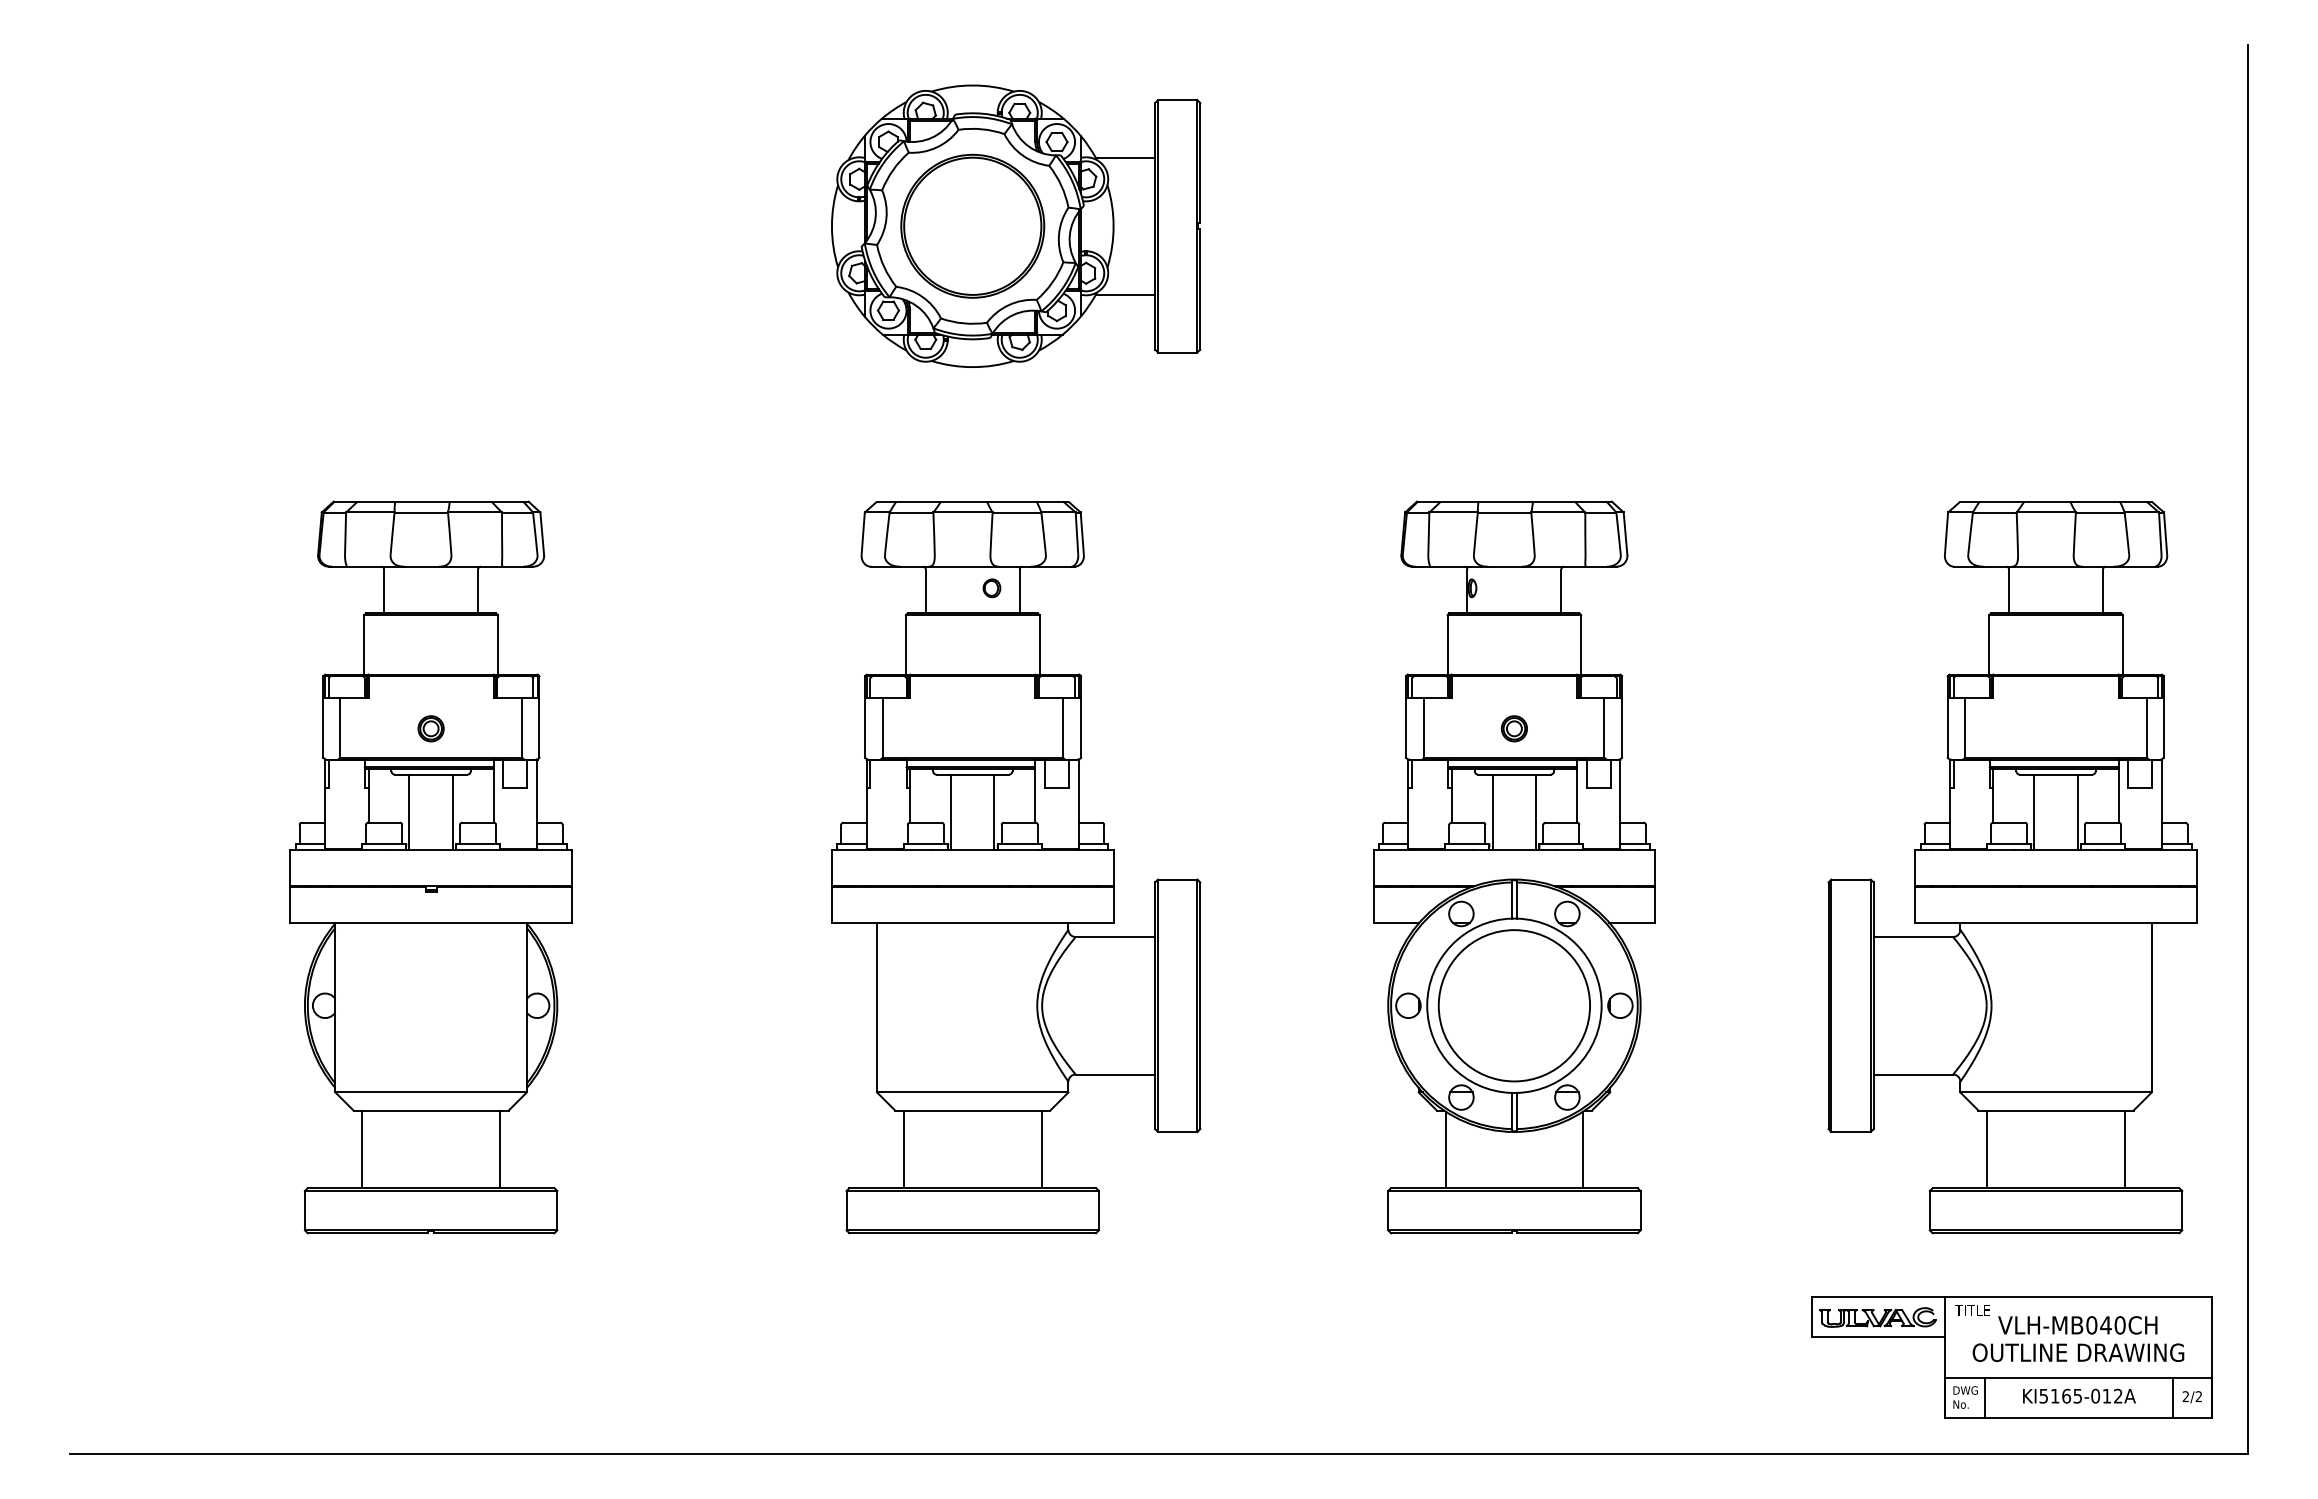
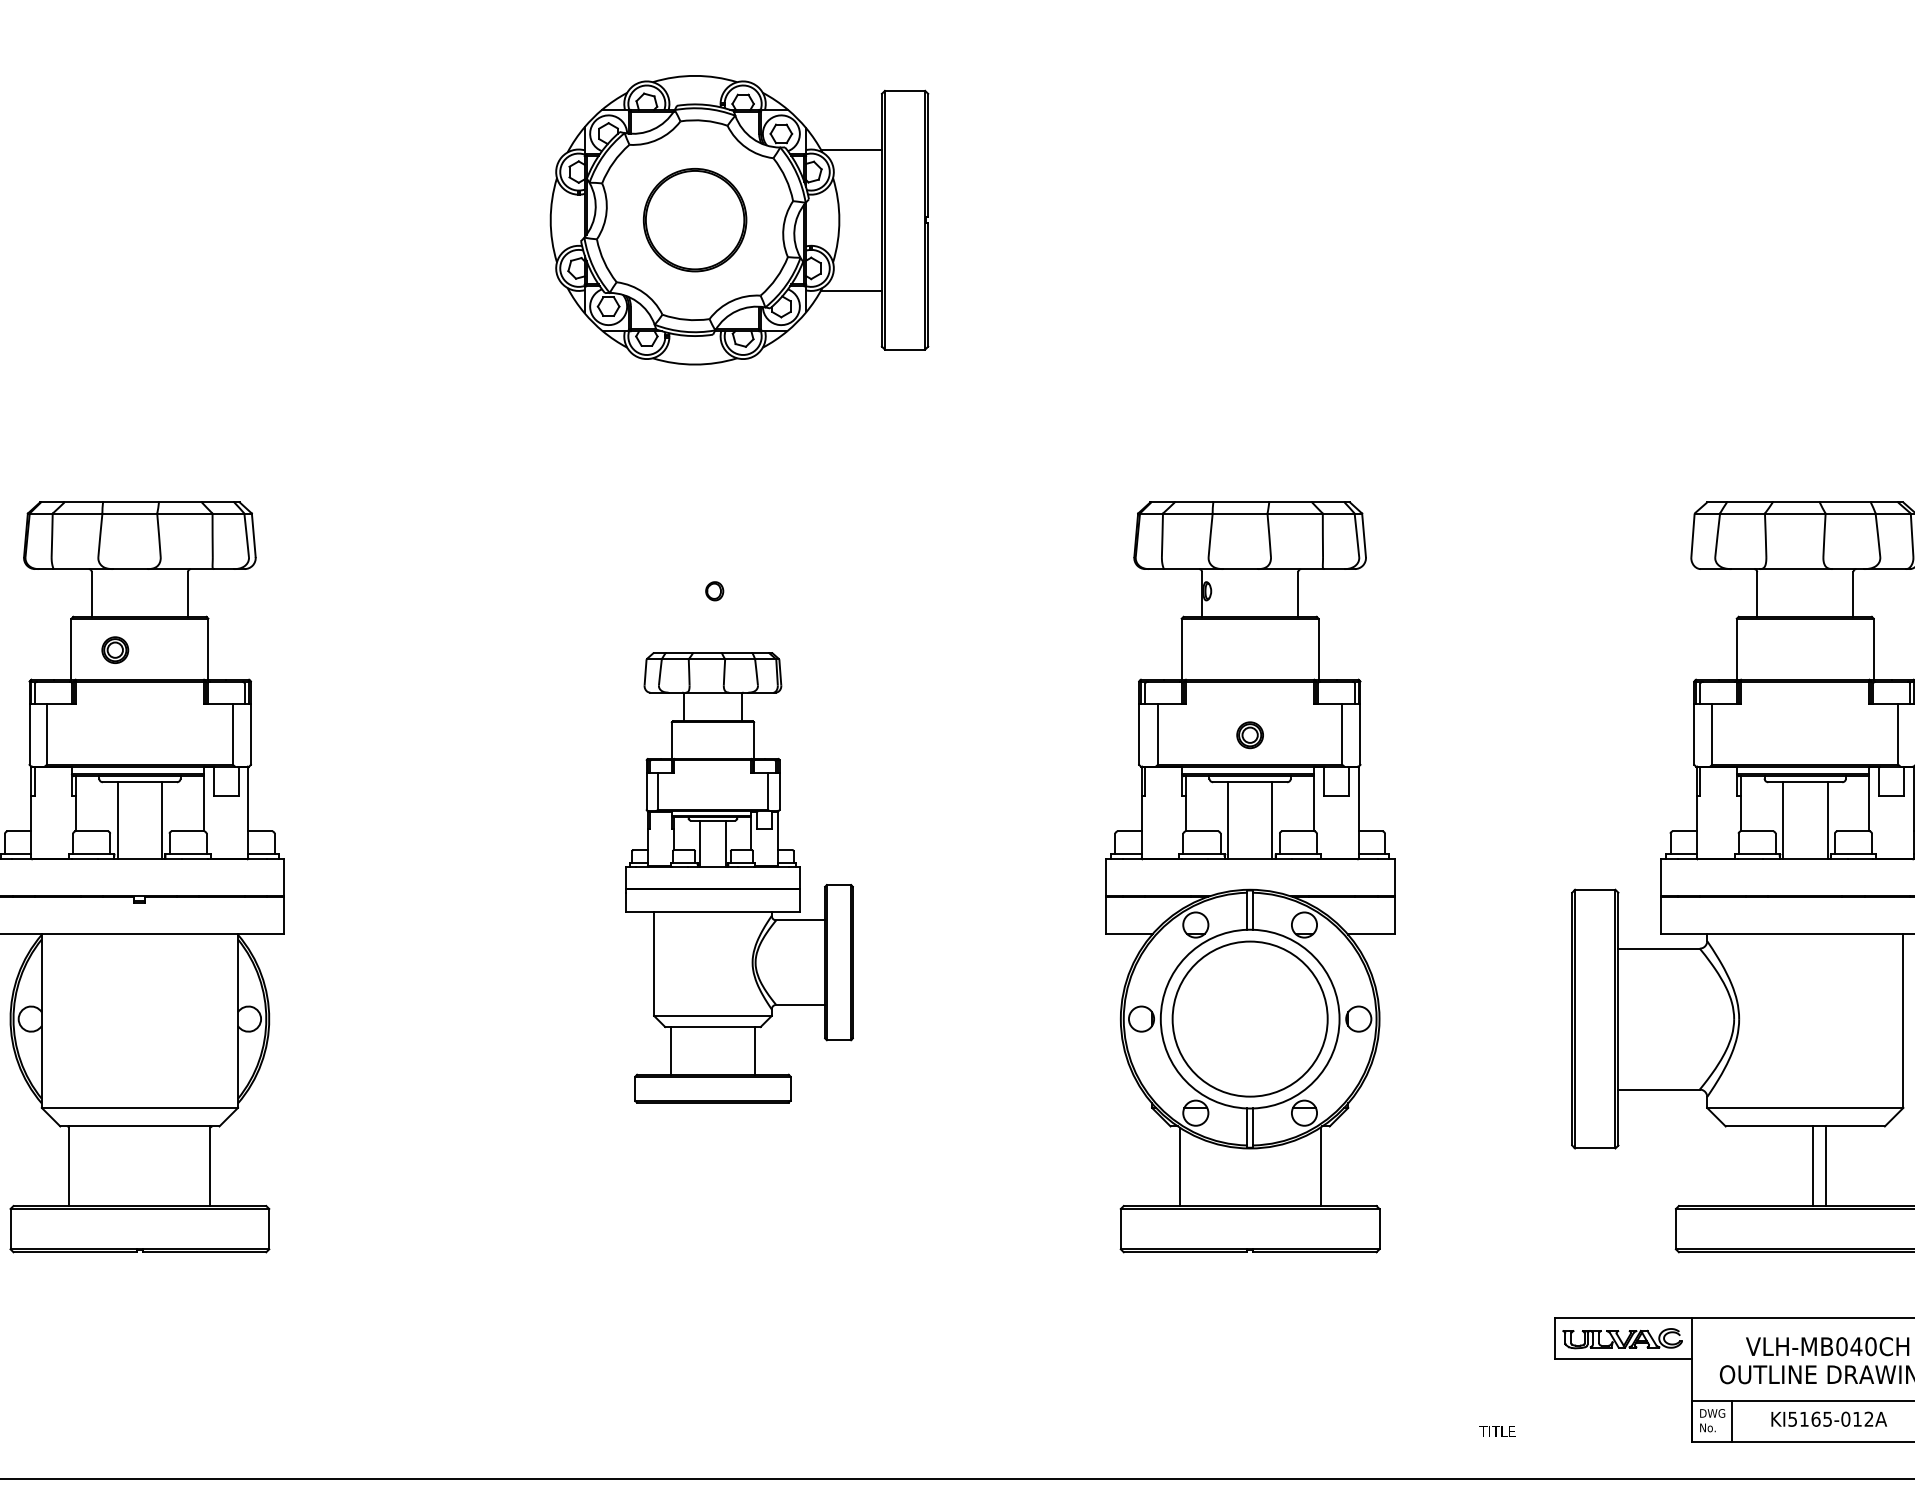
part: (972, 225) -> (694, 219), size x0.7
part: (430, 728) -> (114, 649), moved
part: (1016, 867) -> (739, 877), size x0.6
line: (1987, 1149) -> (1812, 1166), moved
line: (2124, 1149) -> (1825, 1166), moved
text: (1972, 1310) -> (1497, 1431), moved

